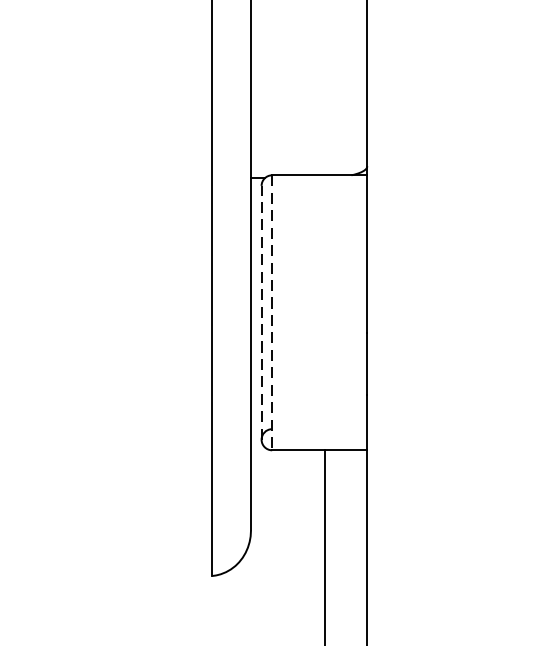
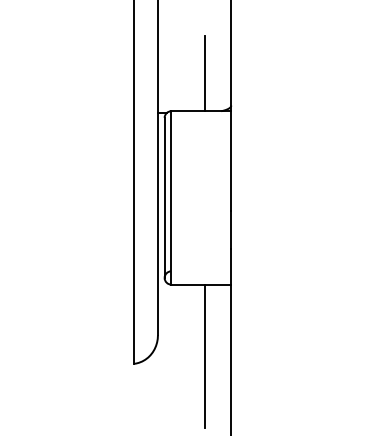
line: (324, 115) -> (204, 73), added
line: (261, 312) -> (164, 197), dashed -> solid
line: (272, 312) -> (171, 197), dashed -> solid

